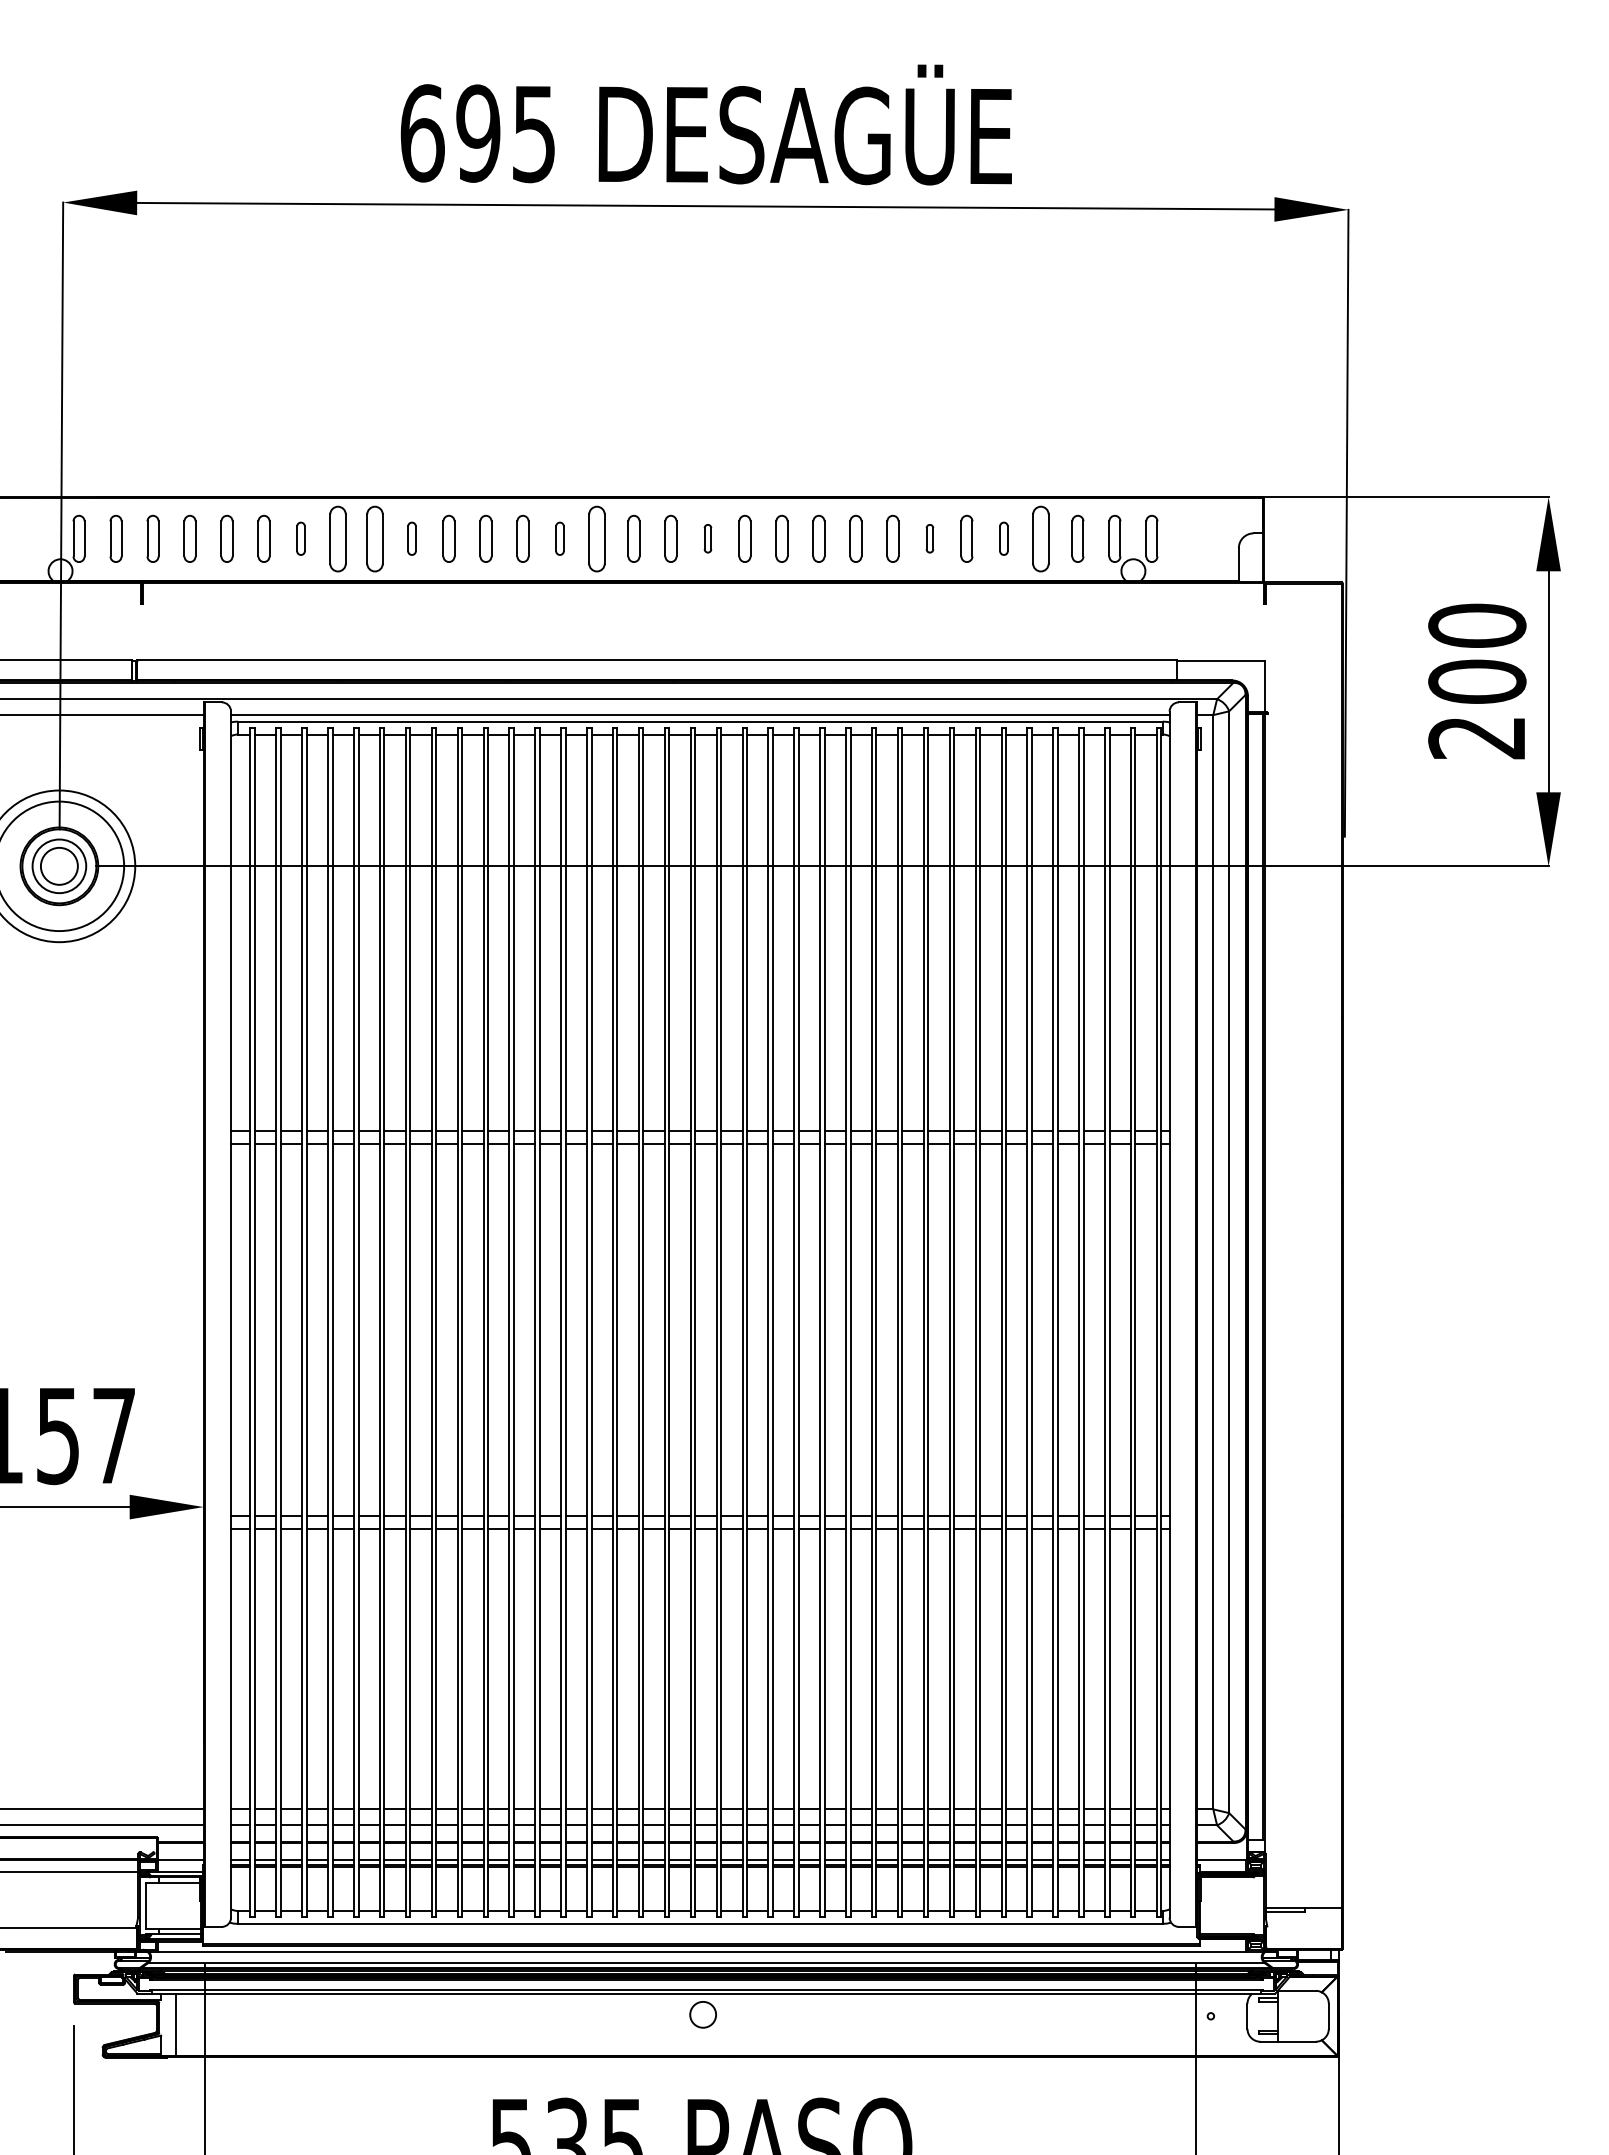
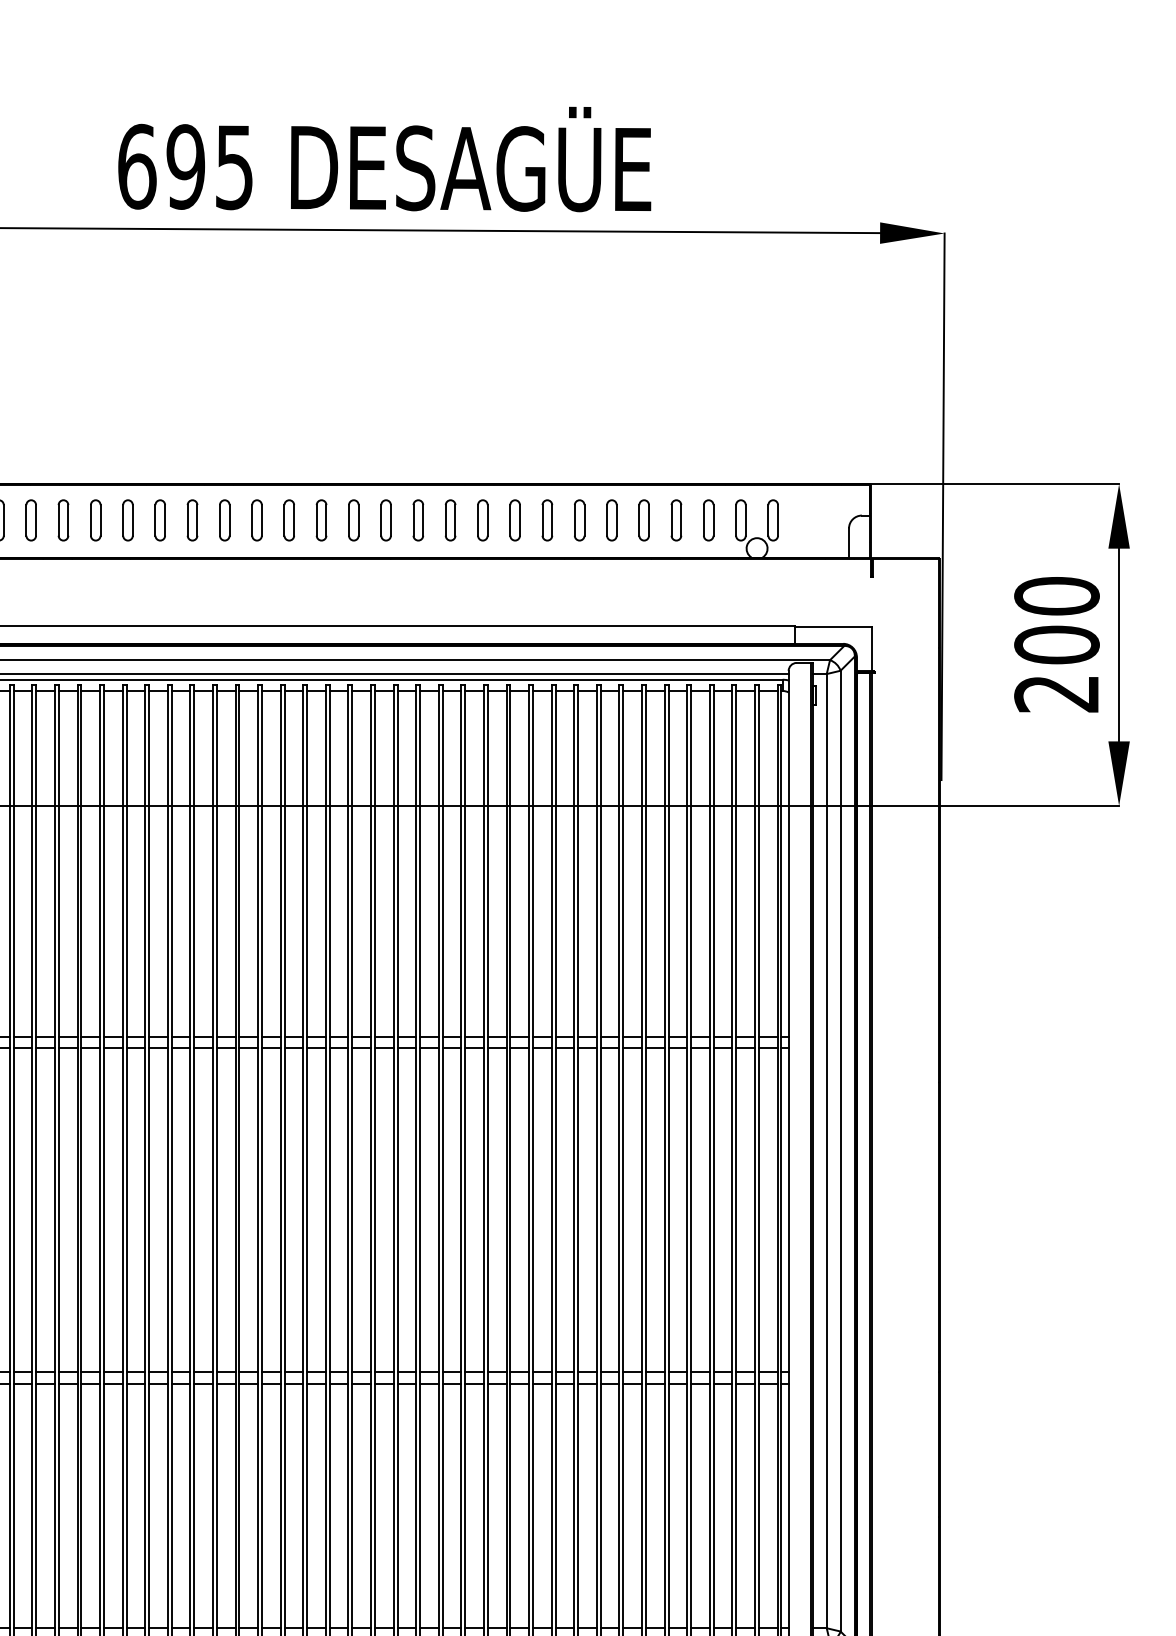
part: (300, 538) -> (30, 520), size x1.43
part: (337, 538) -> (63, 520), size x0.71
part: (374, 538) -> (95, 520), size x0.71
part: (411, 538) -> (127, 520), size x1.43
part: (559, 538) -> (256, 520), size x1.43
part: (596, 538) -> (288, 520), size x0.71
part: (707, 538) -> (385, 520), size x1.67
part: (929, 538) -> (579, 520), size x1.67
part: (1003, 538) -> (643, 520), size x1.43
part: (1040, 538) -> (676, 520), size x0.71

